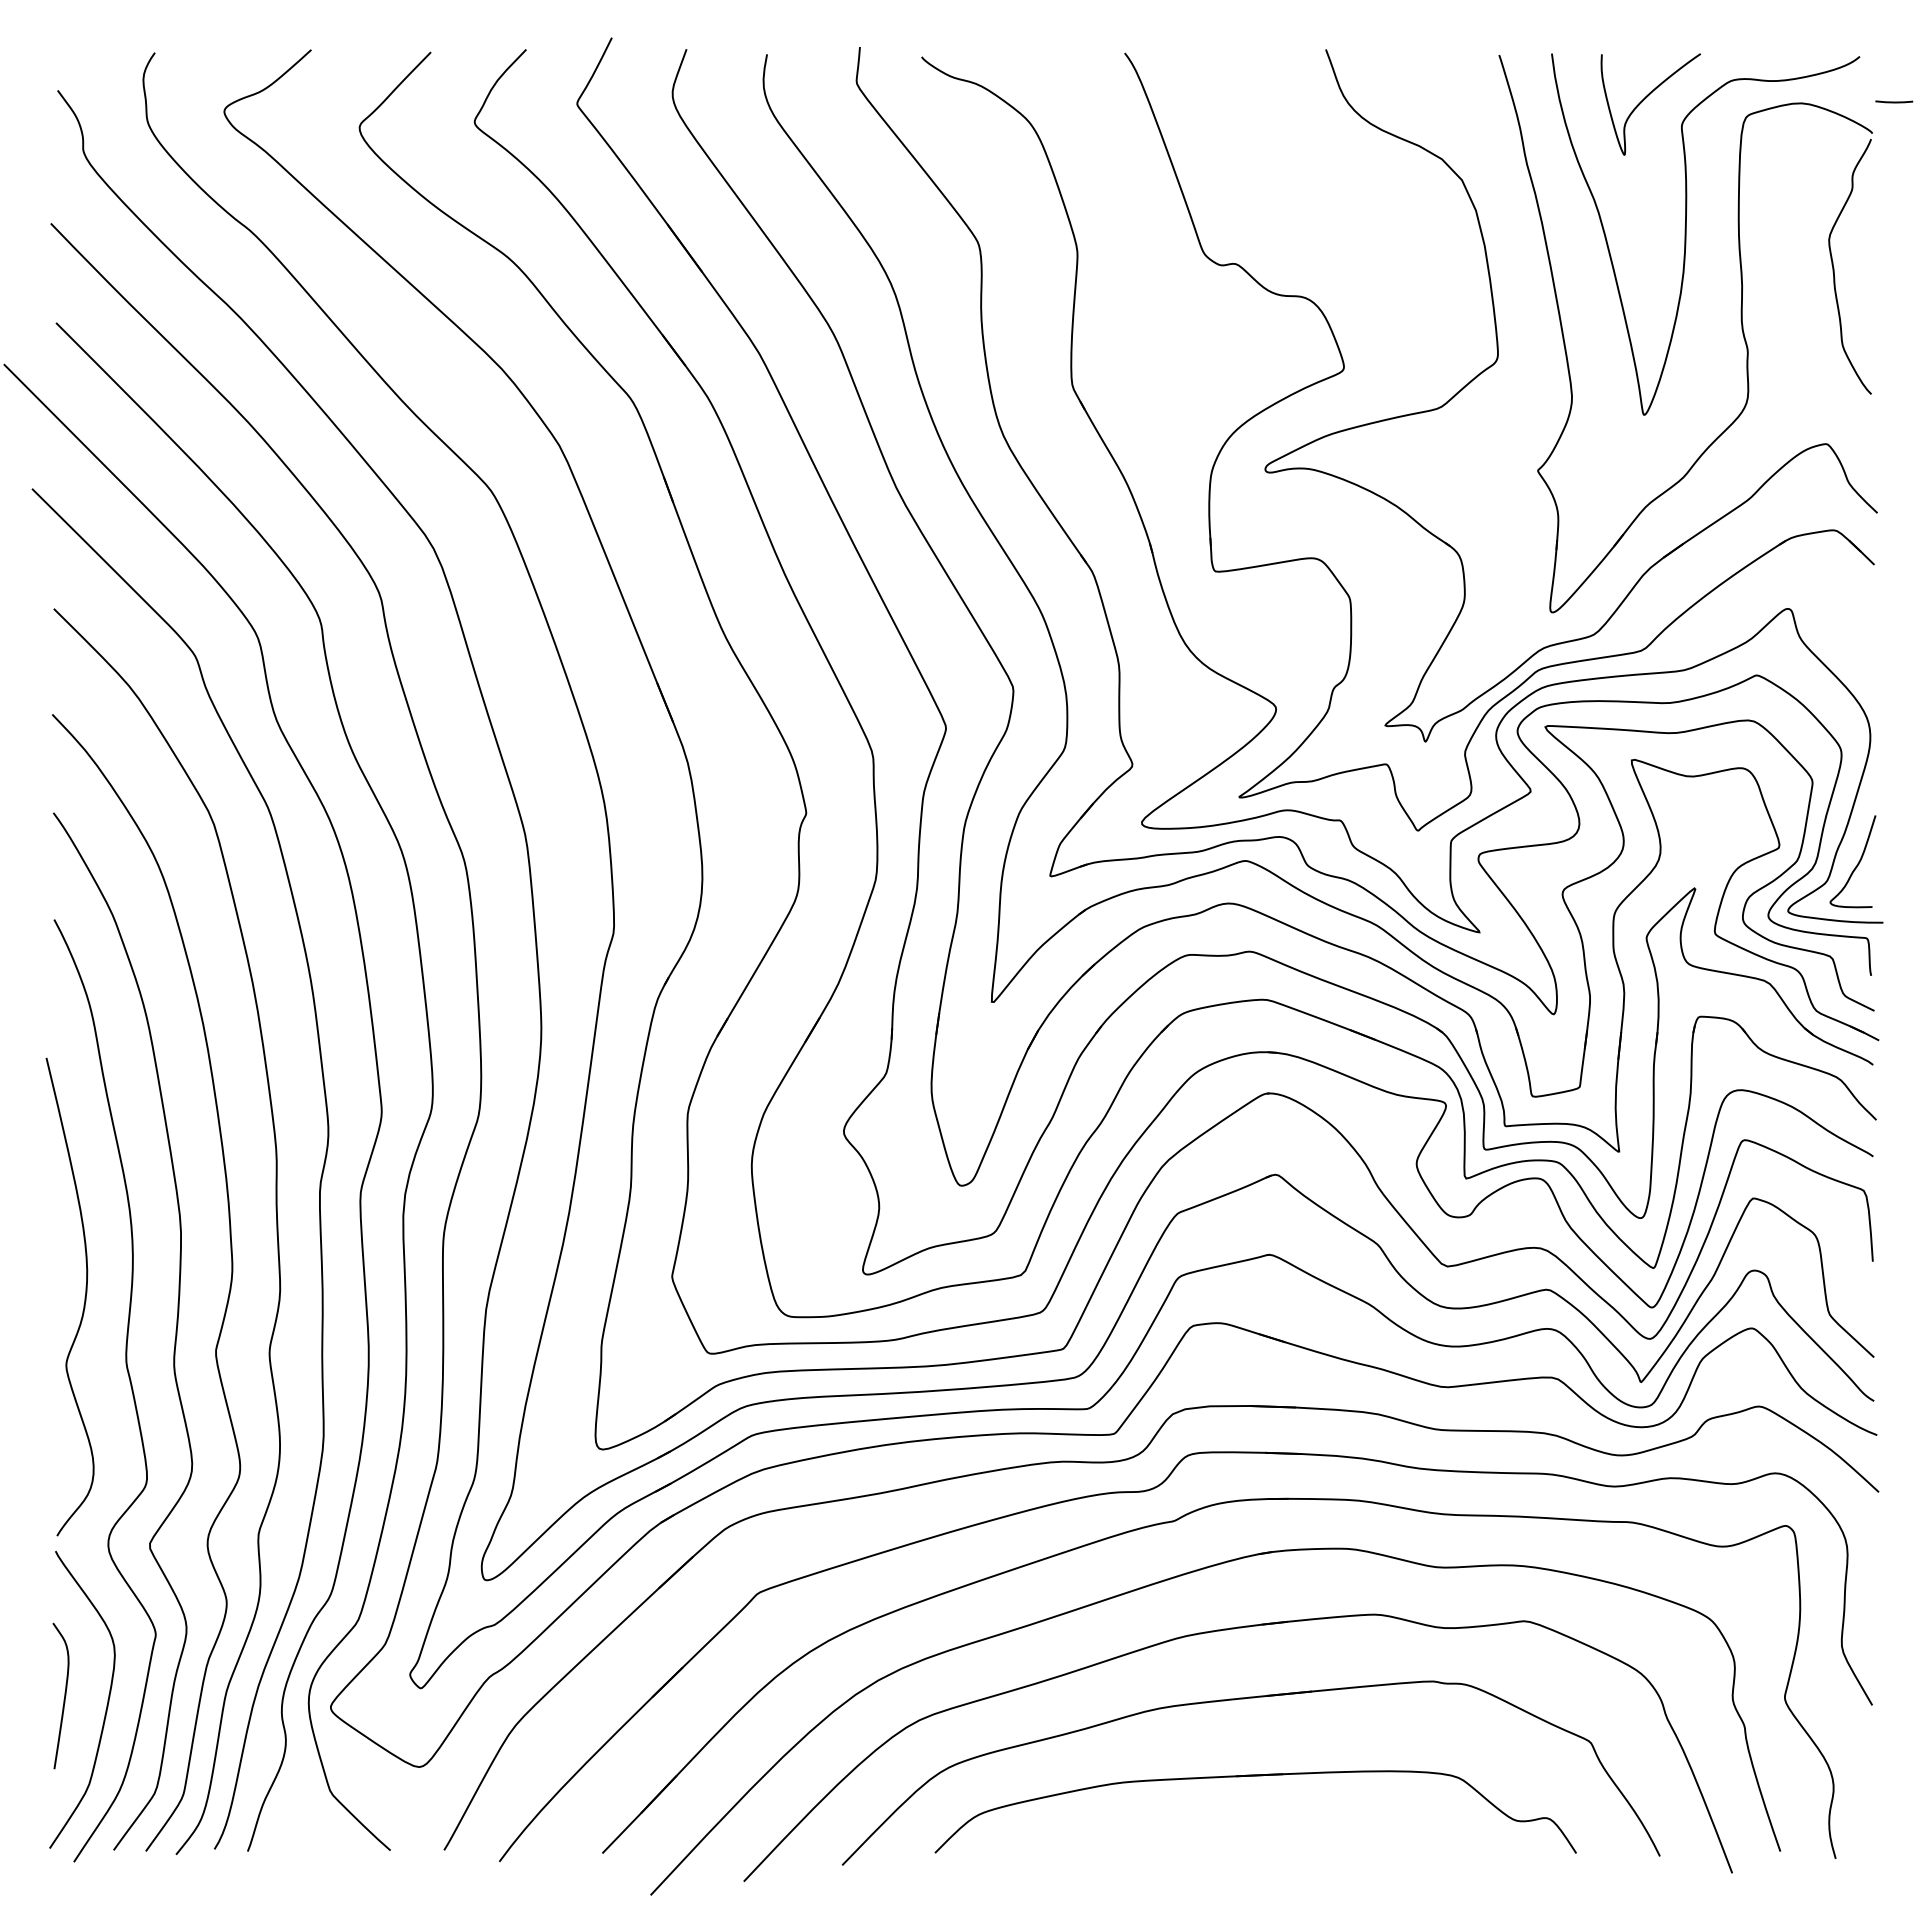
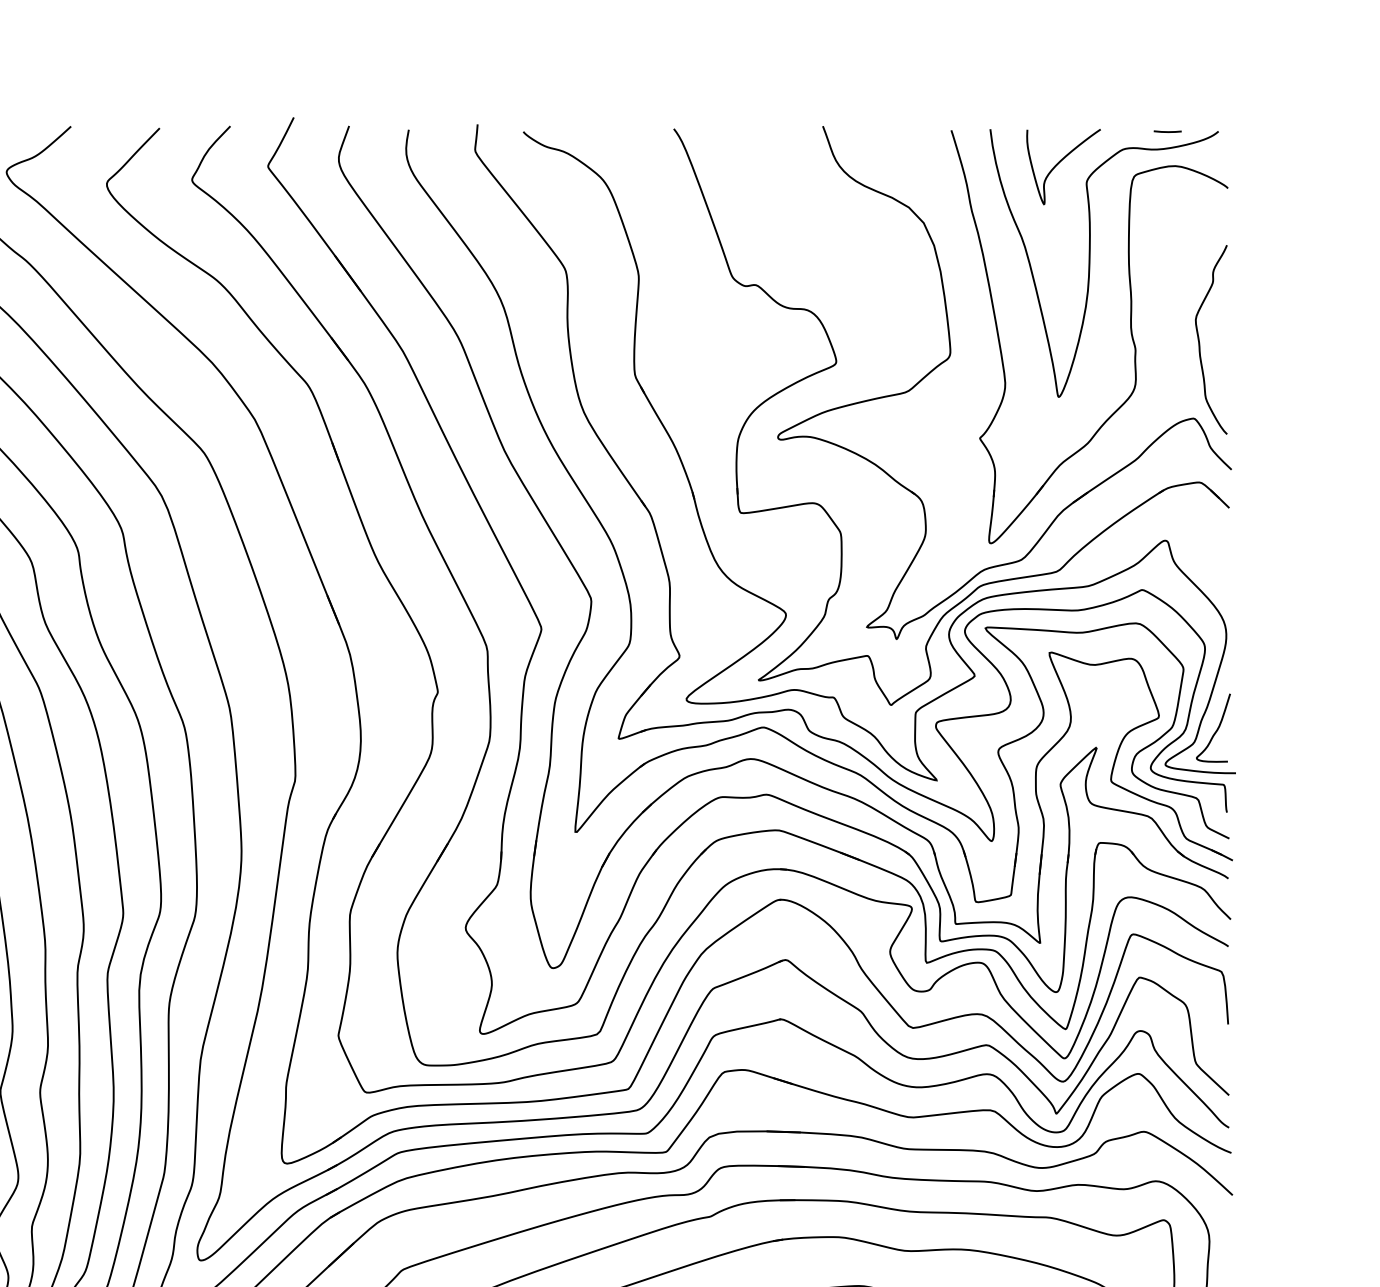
line: (1894, 101) -> (1167, 131), moved
curve: (1834, 267) -> (1199, 340), moved

